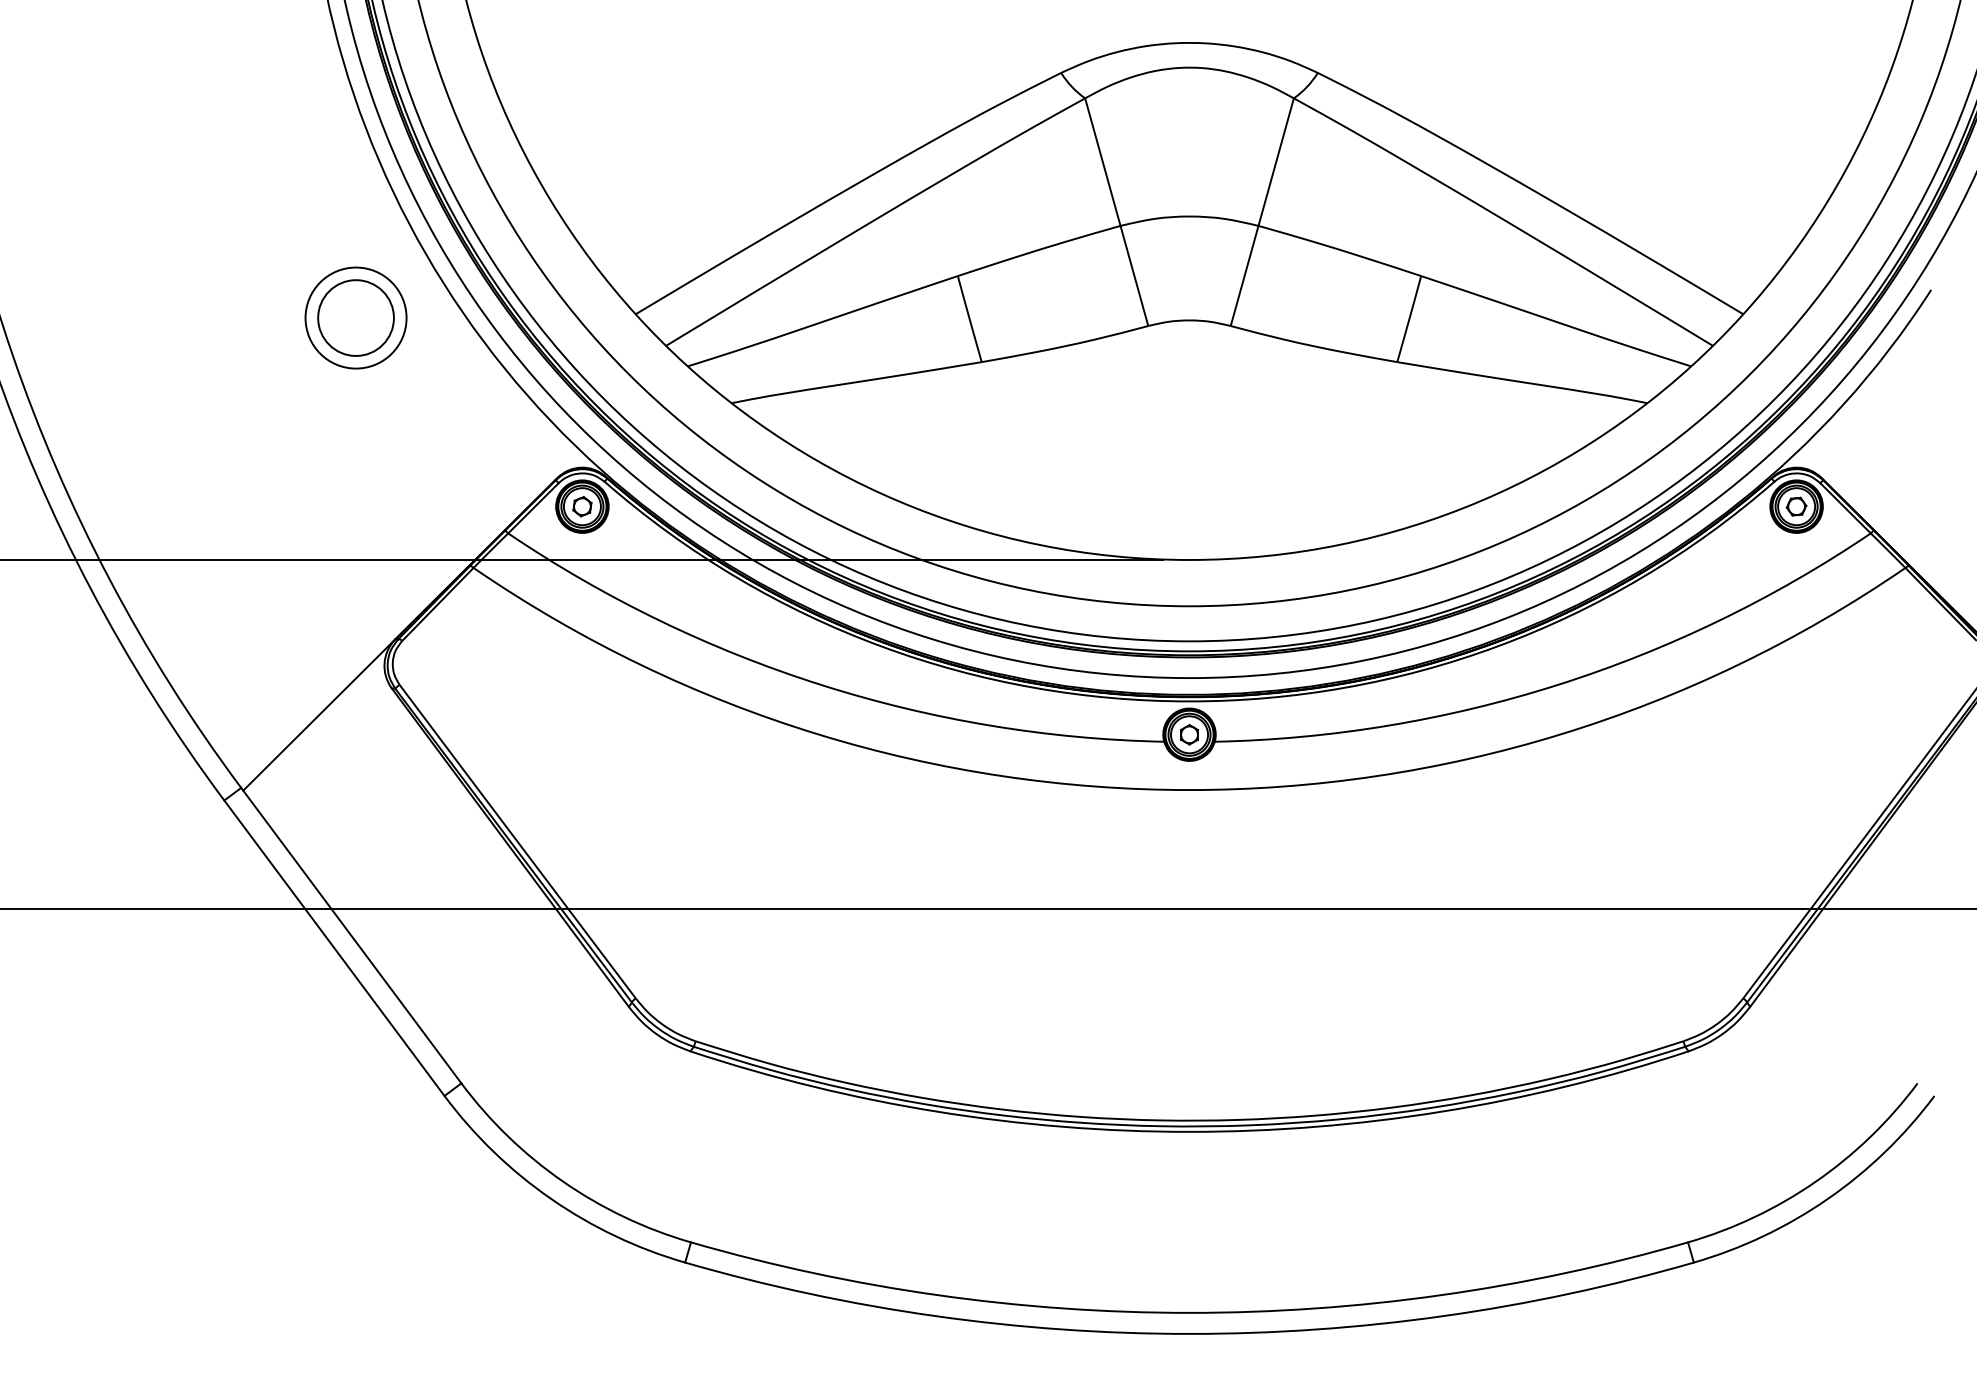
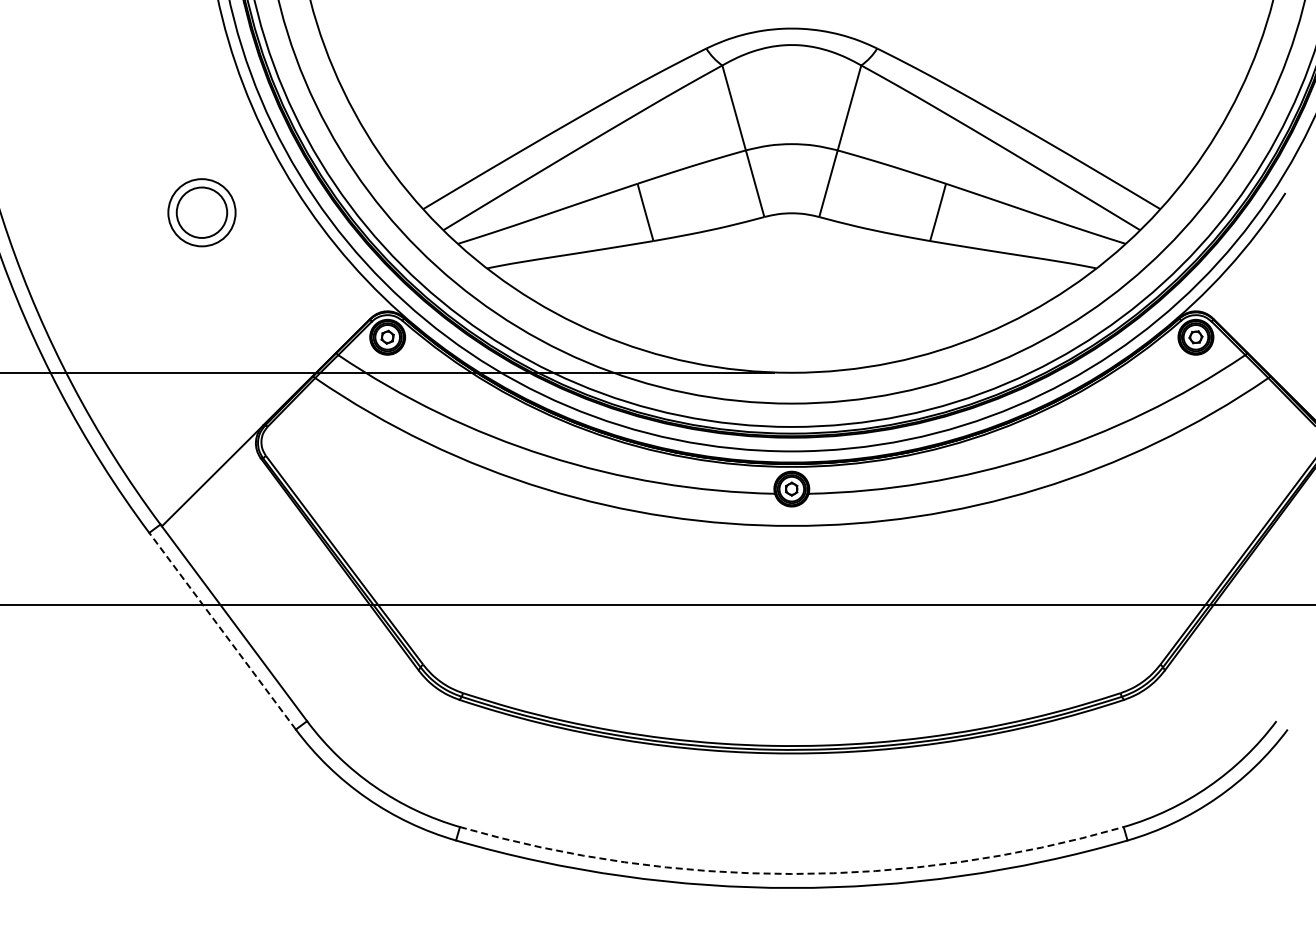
part: (355, 317) -> (201, 212), moved
line: (334, 948) -> (222, 631), solid -> dashed
arc: (1189, 1312) -> (791, 873), solid -> dashed

